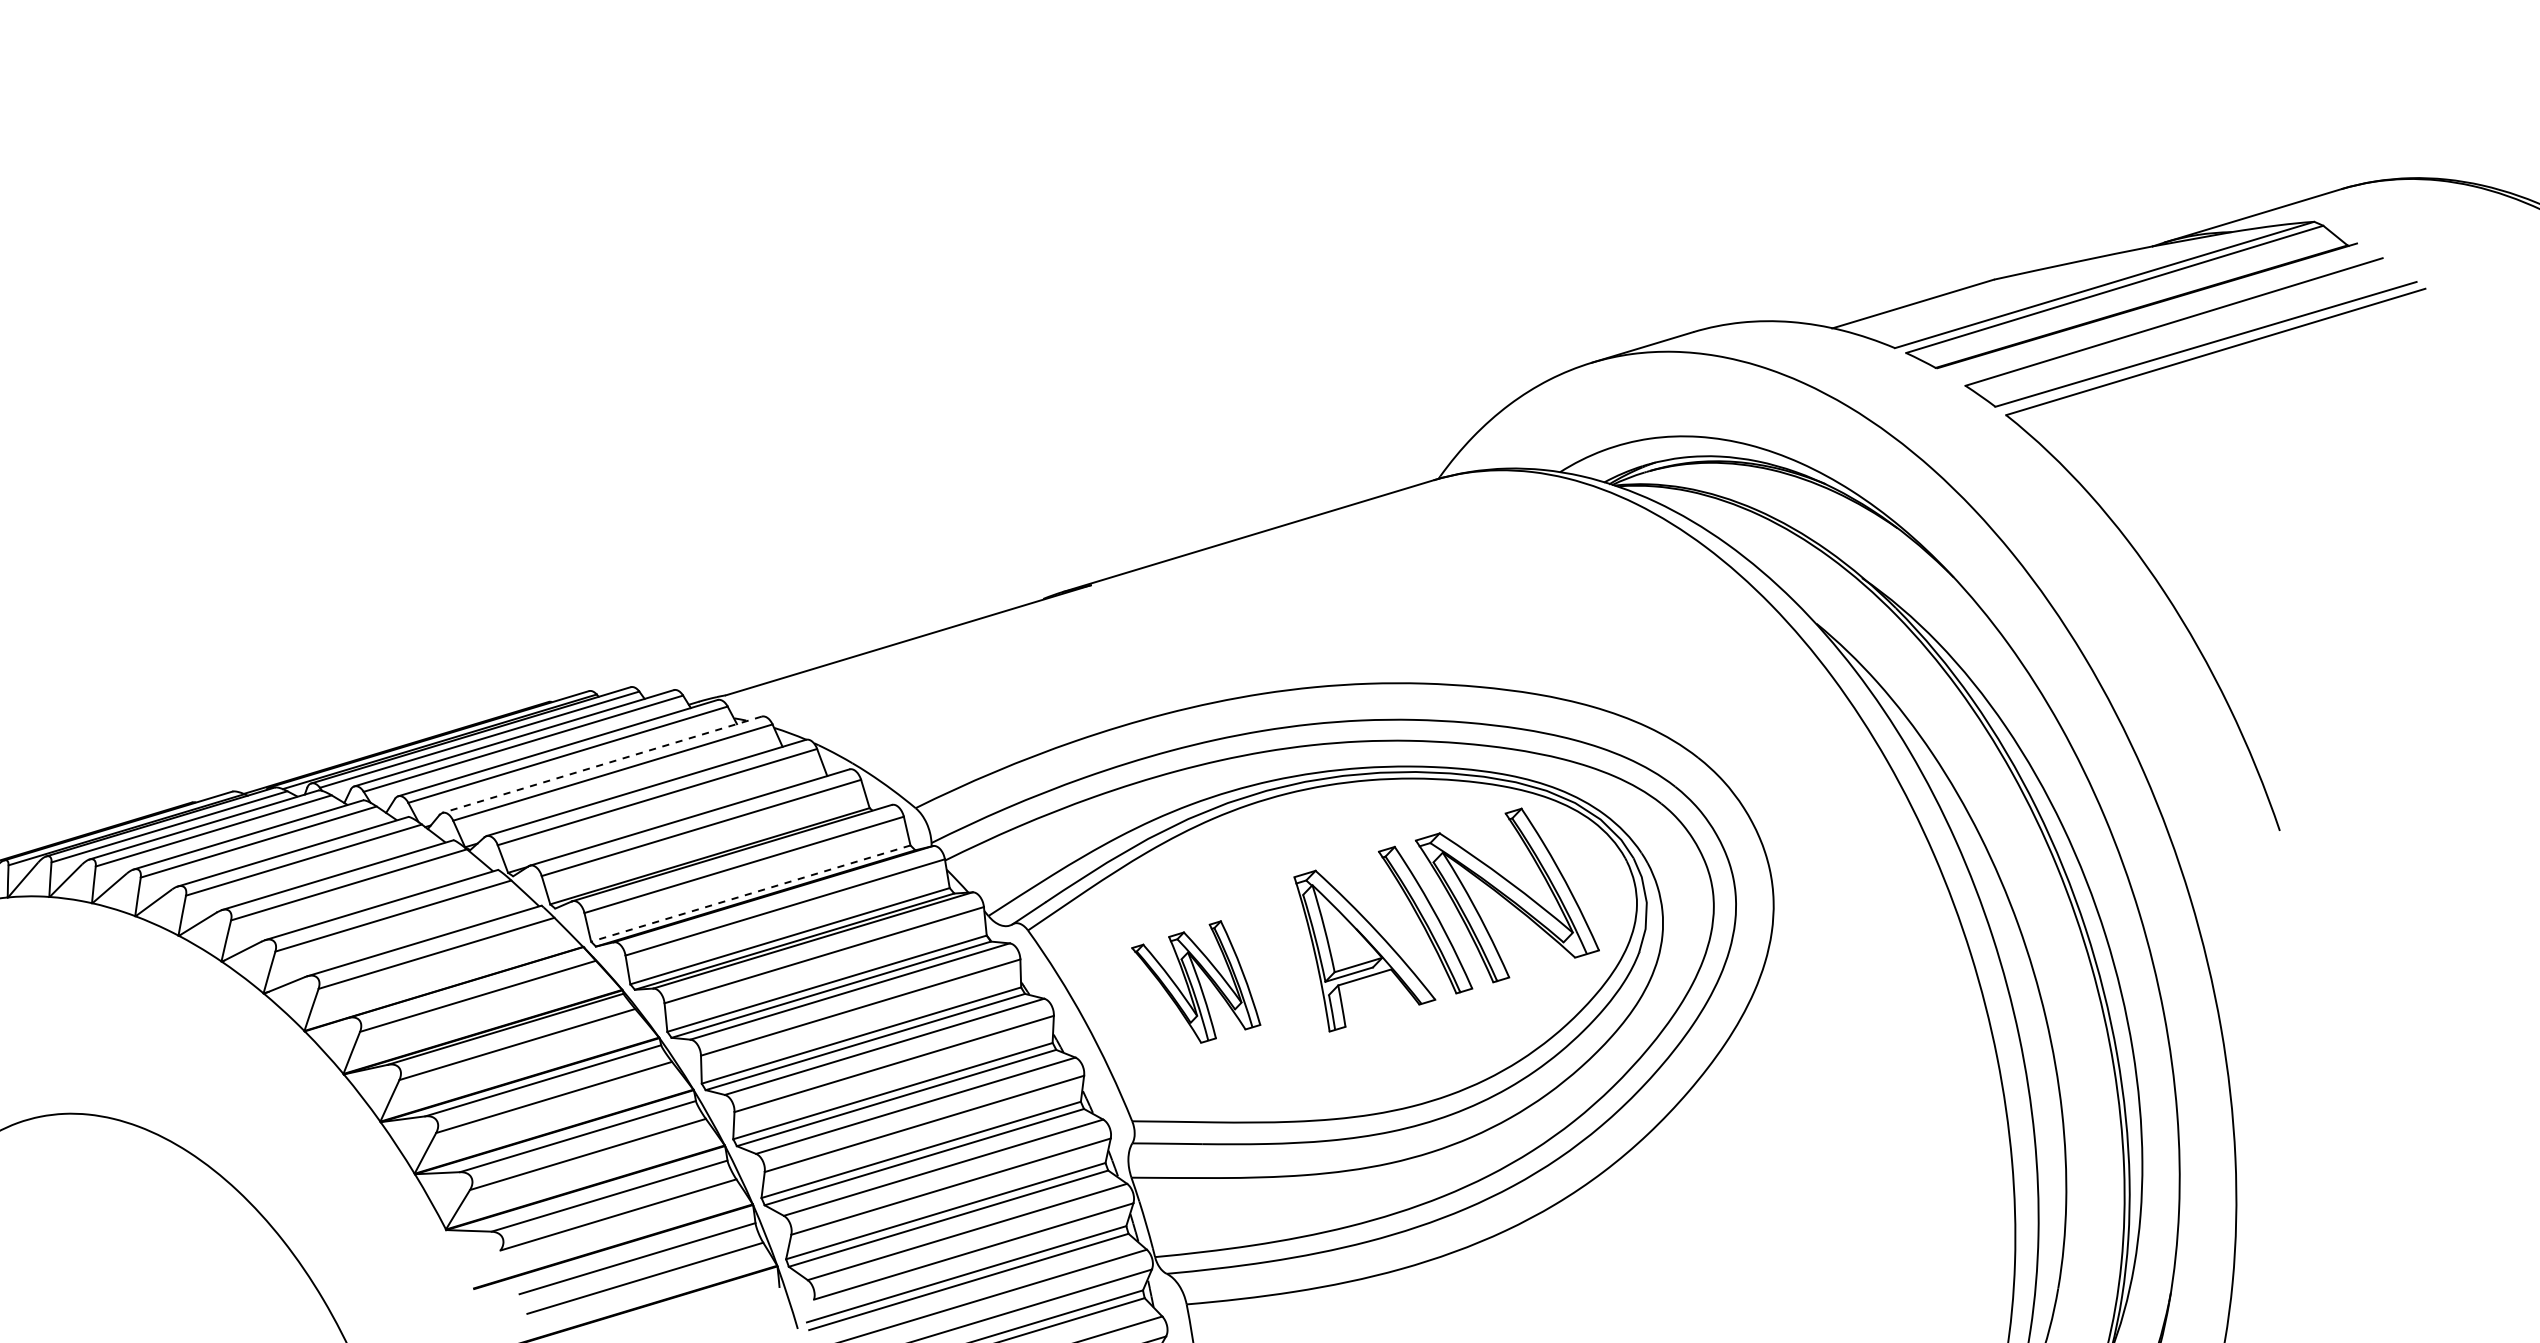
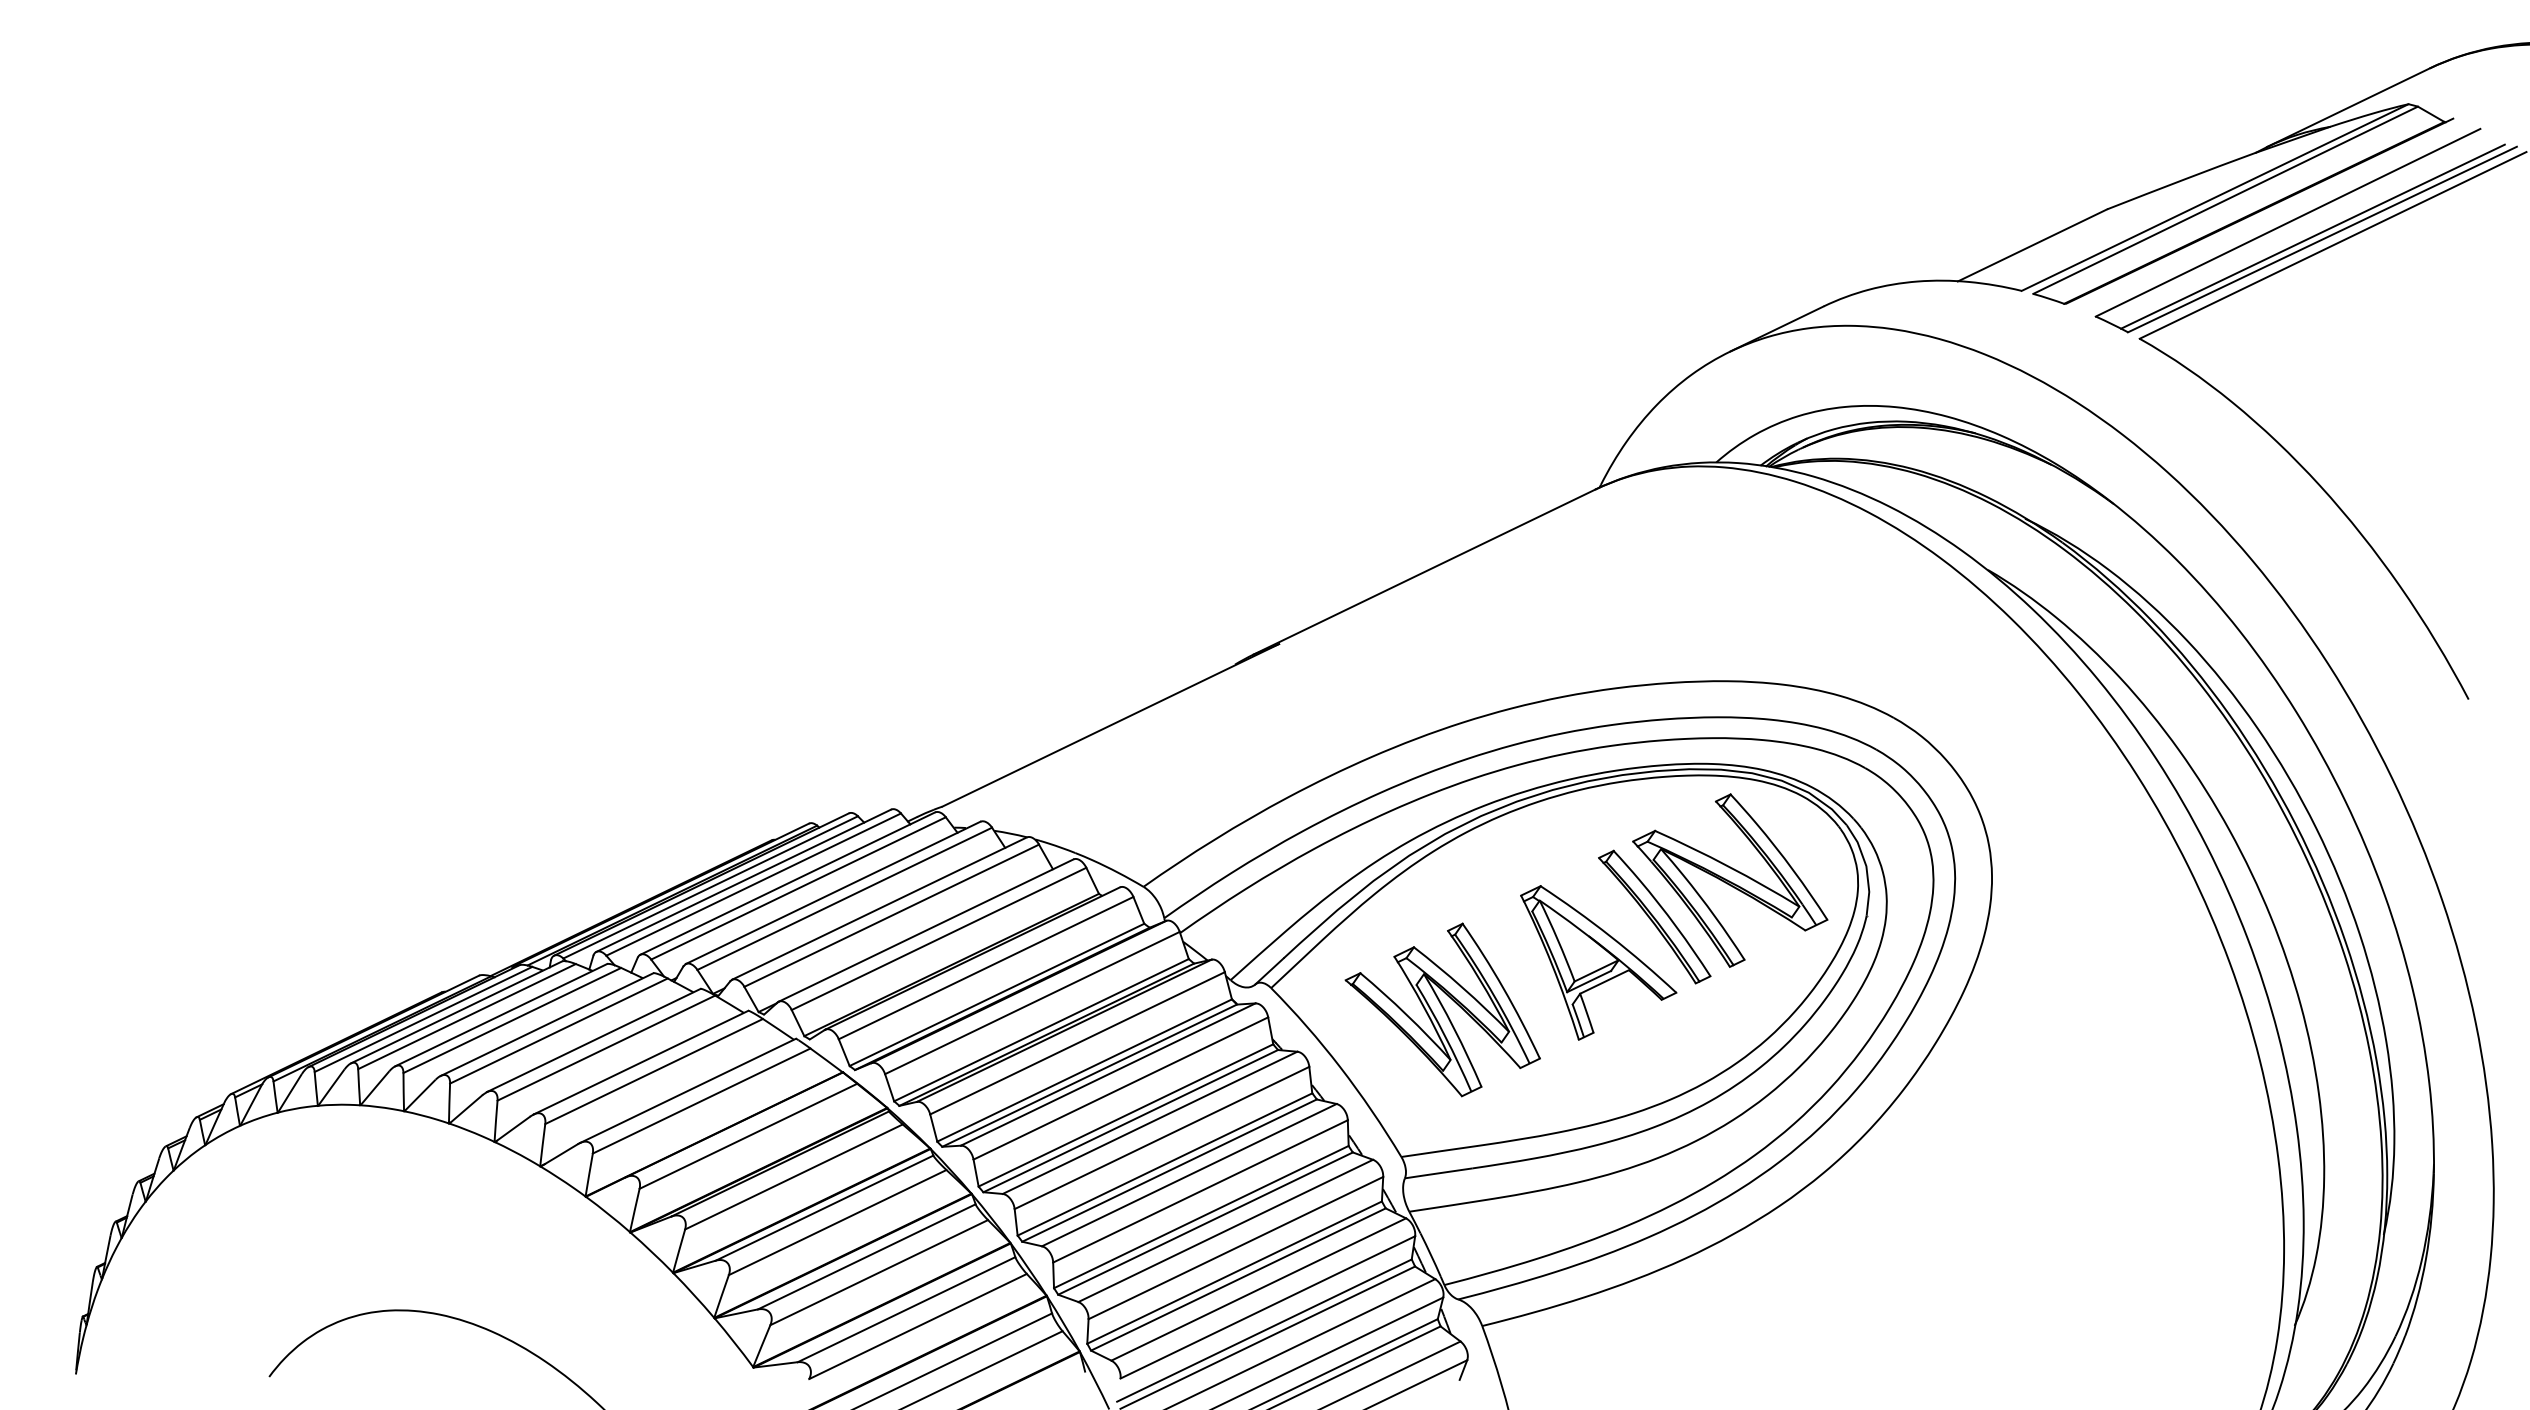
line: (2196, 339) -> (2312, 236), added
line: (602, 764) -> (833, 892), dashed -> solid
line: (750, 893) -> (996, 994), dashed -> solid
part: (1197, 979) -> (1442, 1009), size x1.43

